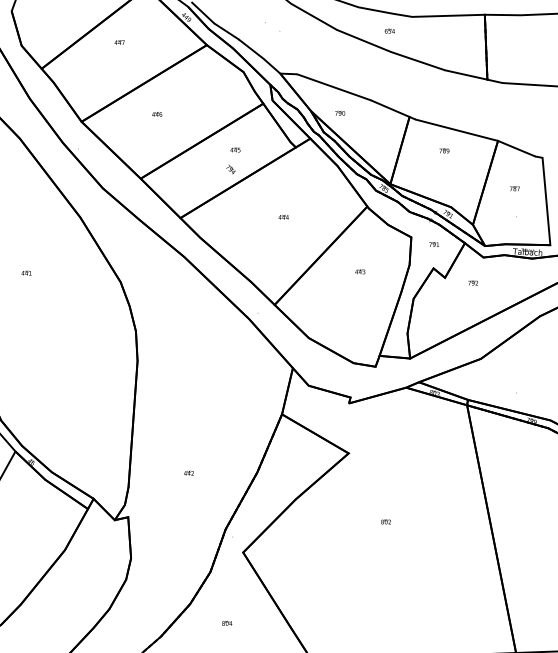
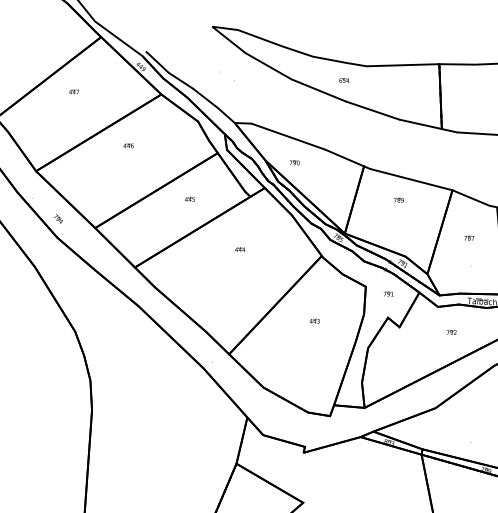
text: (157, 114) -> (128, 145), moved
text: (230, 169) -> (57, 218), moved
text: (283, 217) -> (239, 249), moved
text: (472, 282) -> (450, 331), moved

